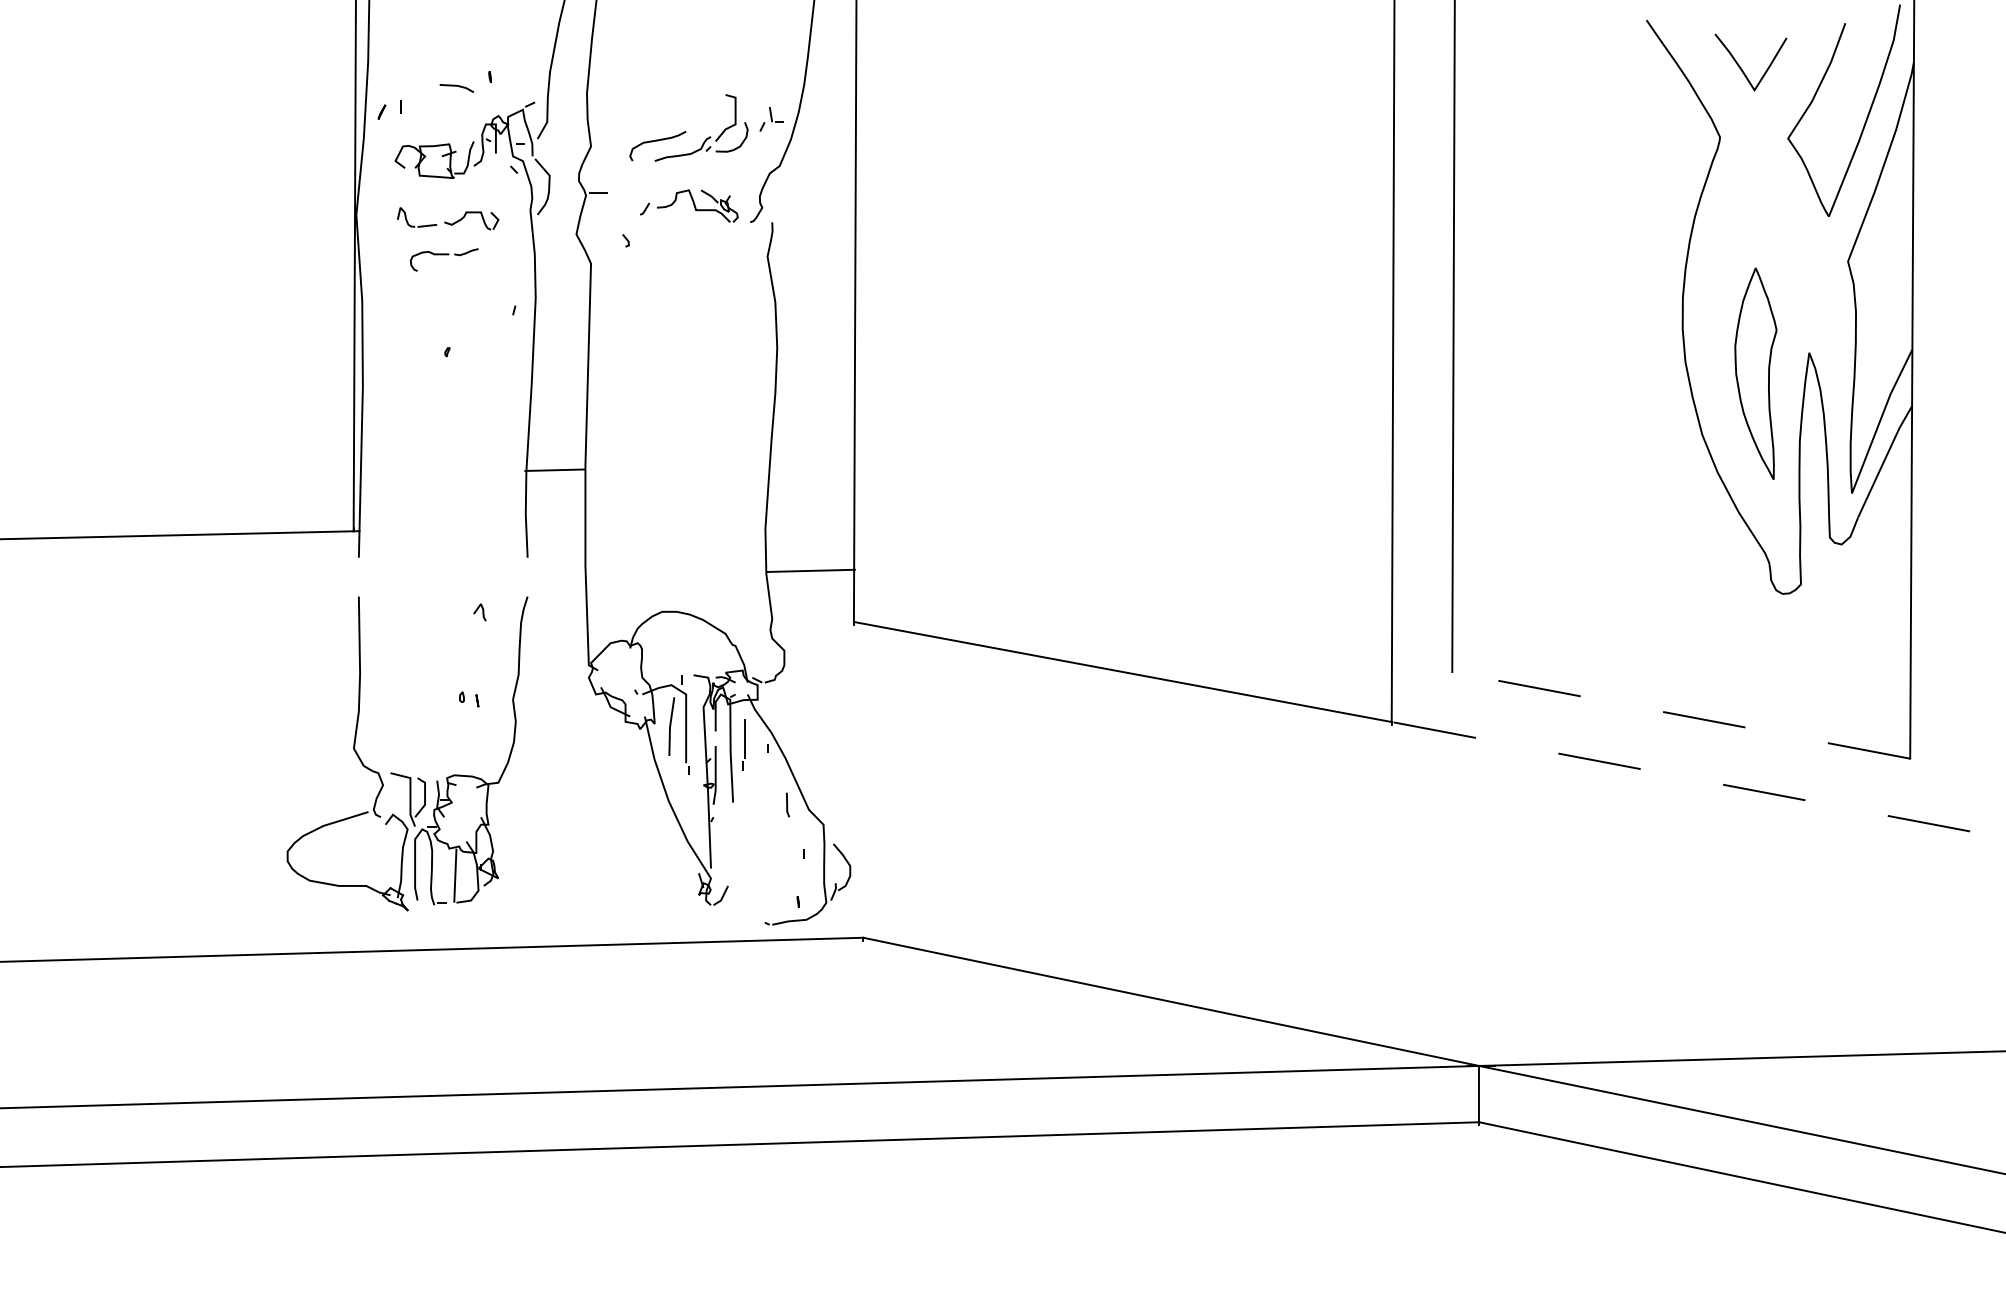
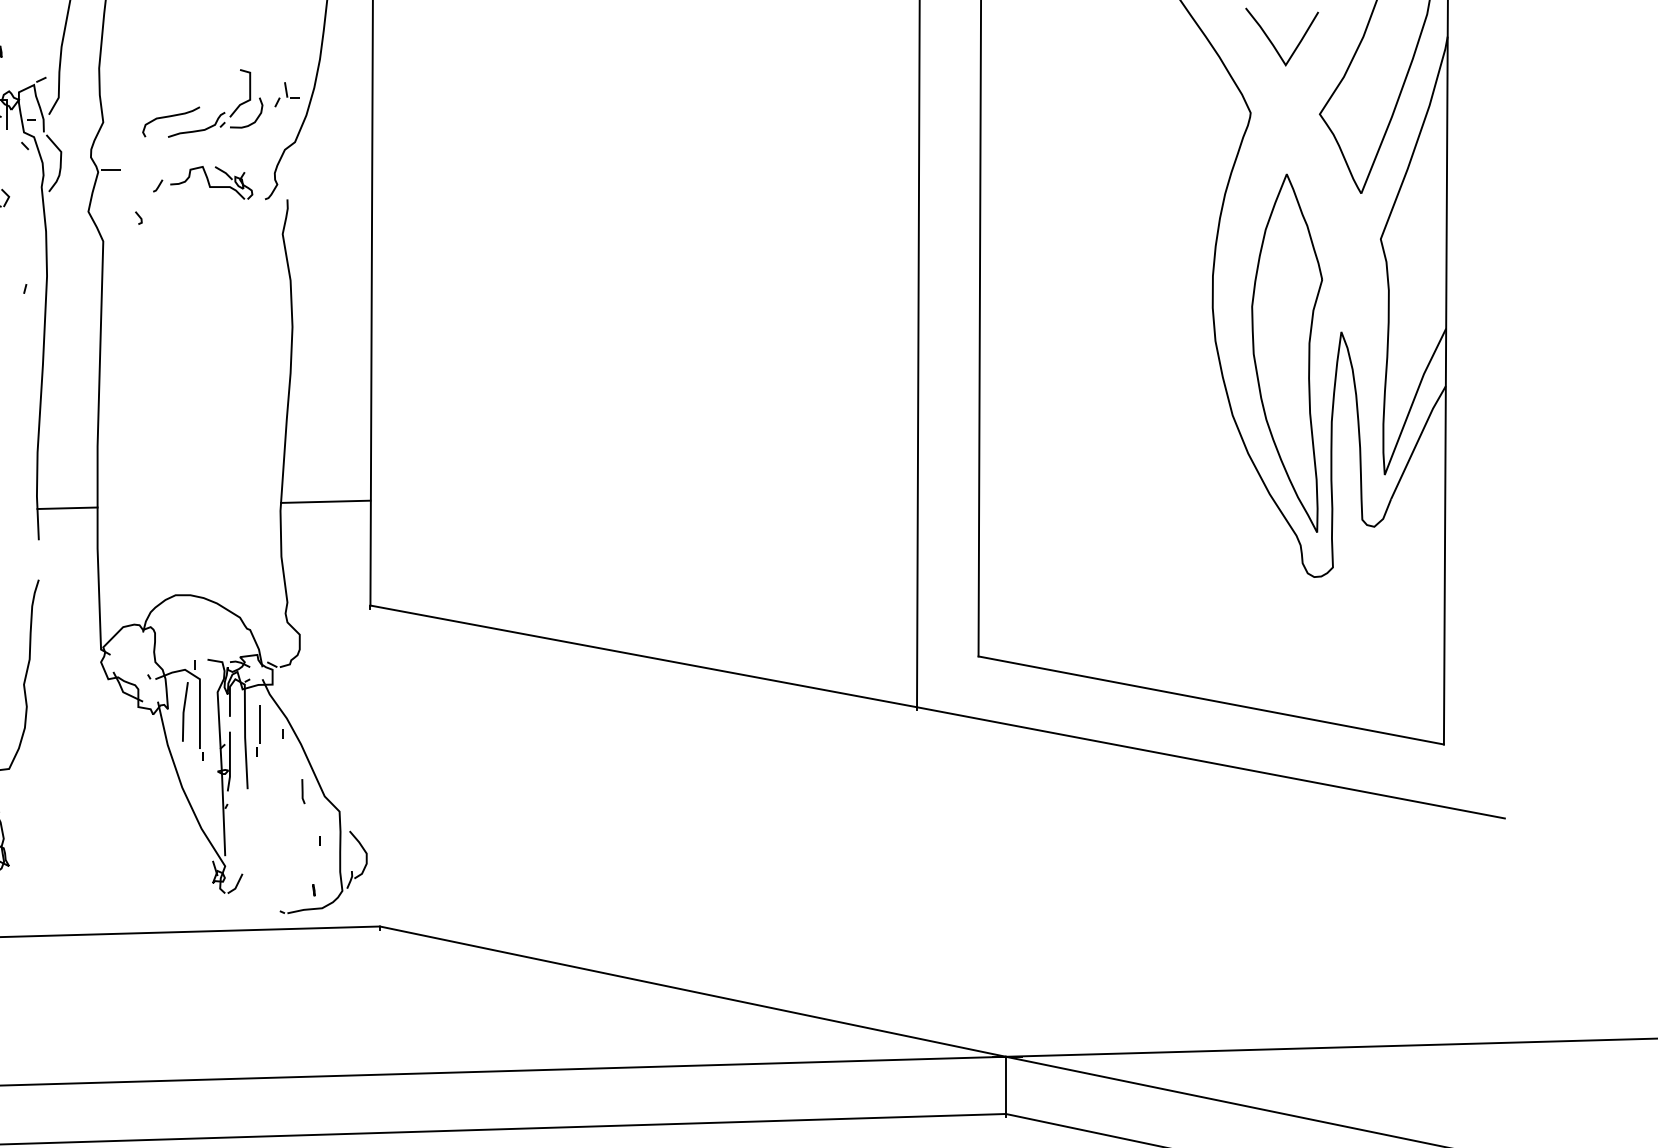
part: (1755, 373) -> (1286, 353), size x1.67
line: (554, 469) -> (67, 507), moved
line: (810, 570) -> (325, 501), moved
line: (1680, 715) -> (1210, 700), dashed -> solid
line: (1680, 776) -> (1210, 762), dashed -> solid

